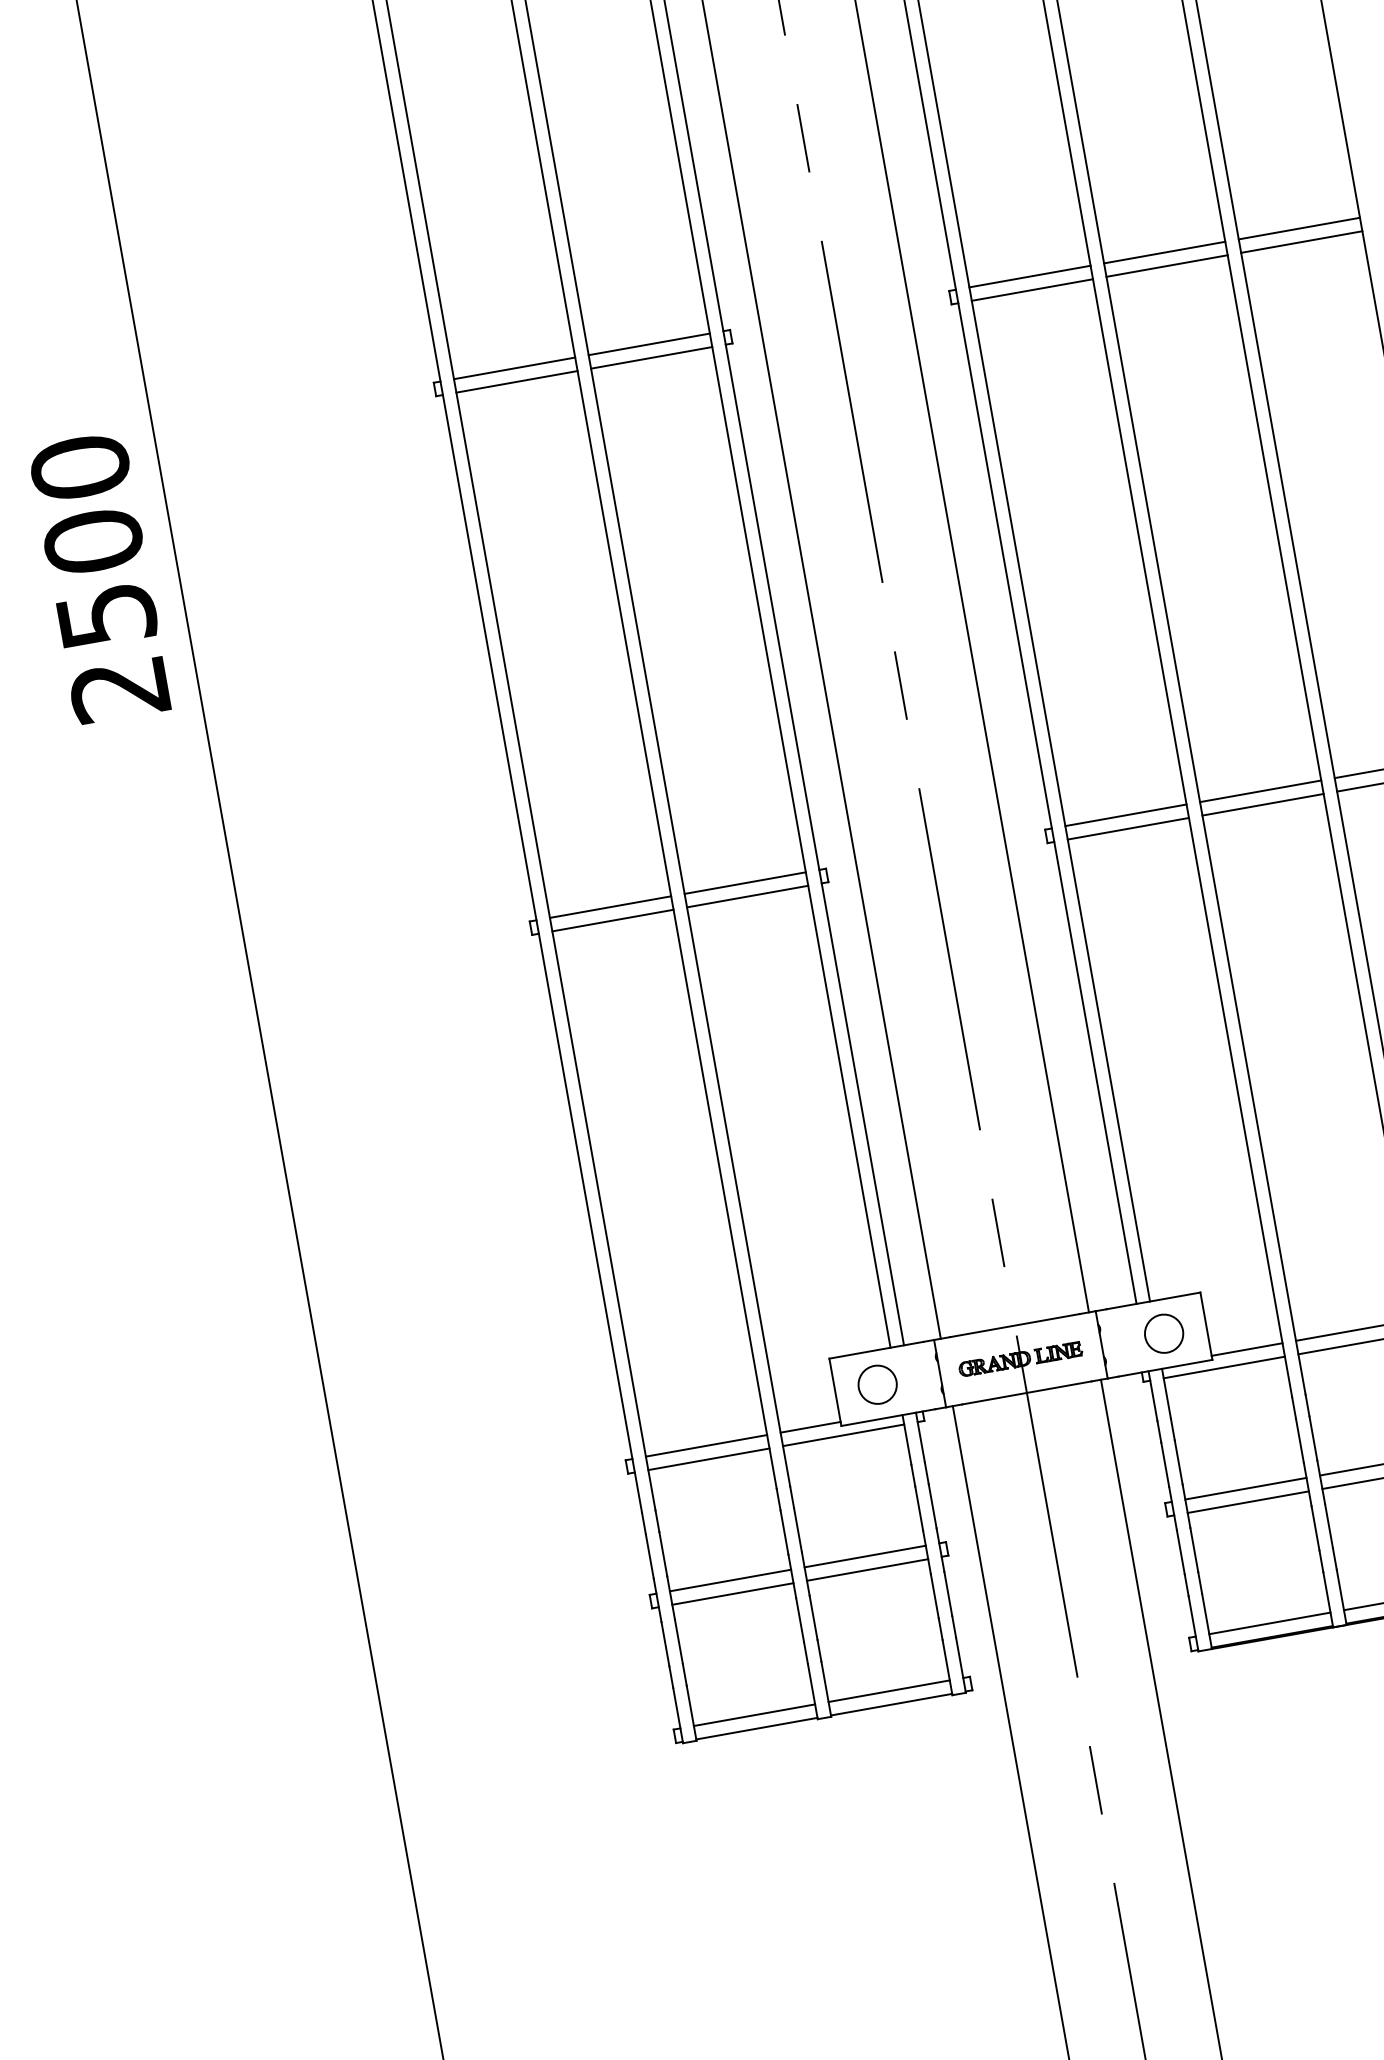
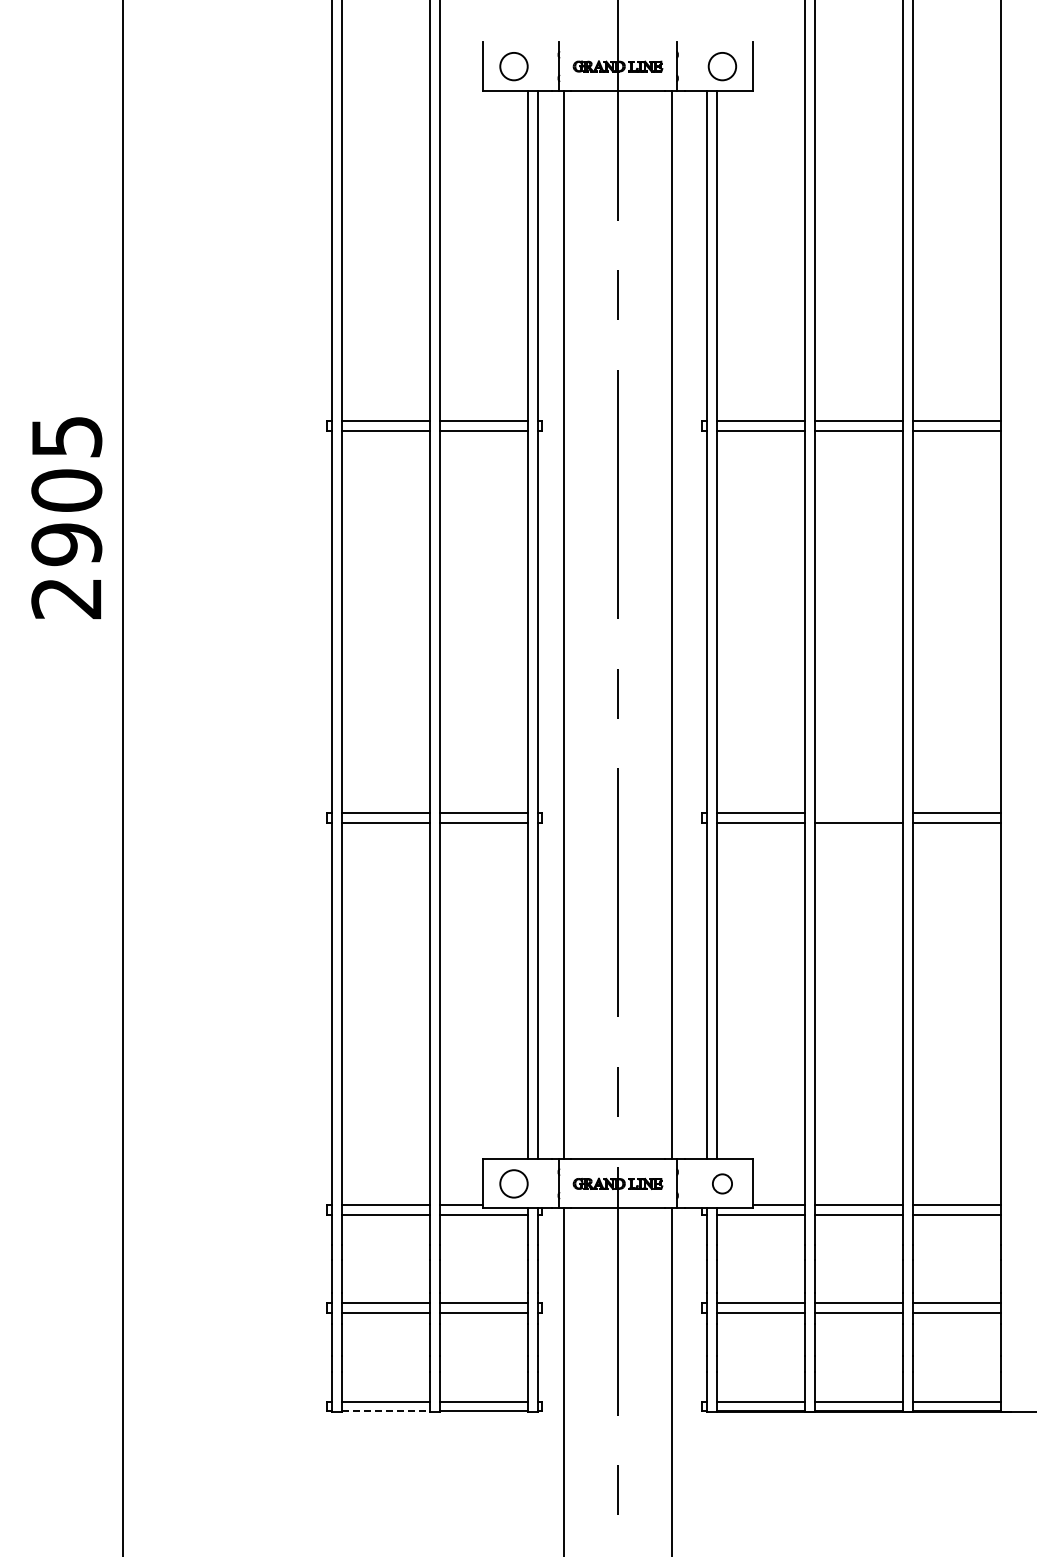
text: (93, 541) -> (66, 490), 2500 -> 2905
line: (1260, 791) -> (858, 813), removed
circle: (1164, 1333) -> (722, 1183), size x0.7
line: (758, 1728) -> (386, 1411), solid -> dashed

